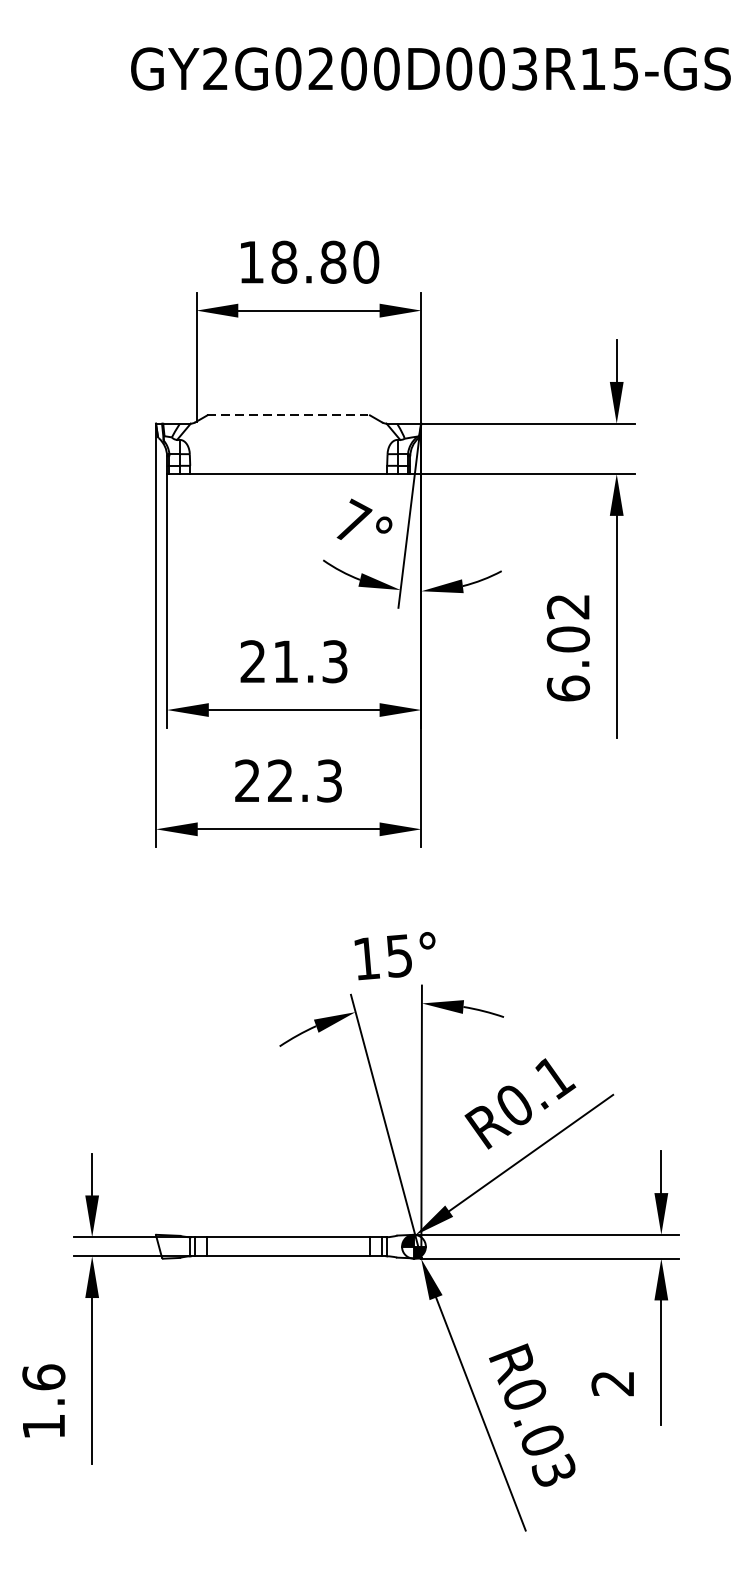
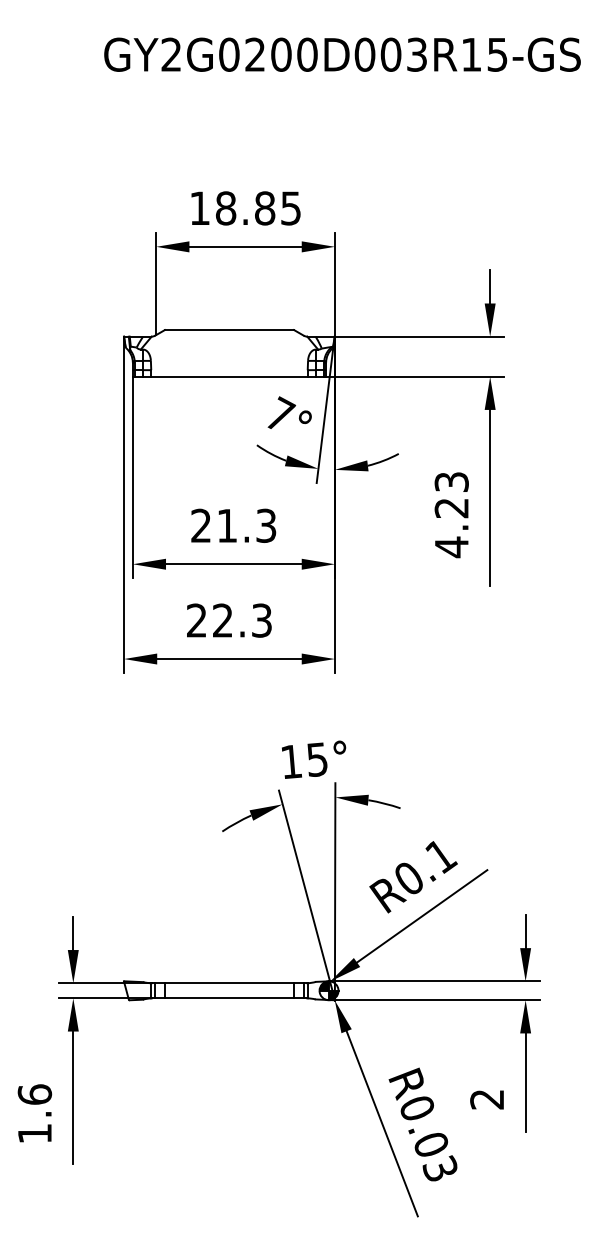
text: (366, 262) -> (291, 208), 18.80 -> 18.85
line: (288, 415) -> (229, 330), dashed -> solid
text: (568, 648) -> (451, 515), 6.02 -> 4.23

